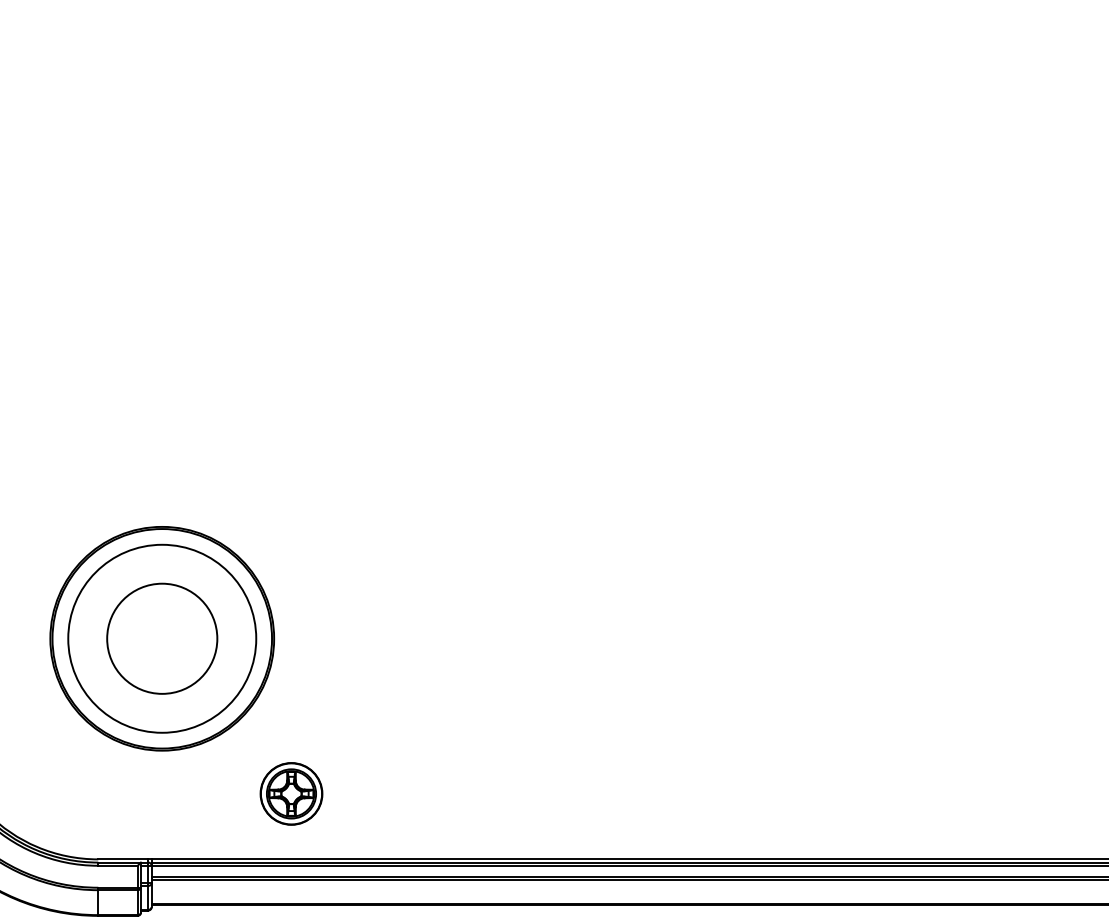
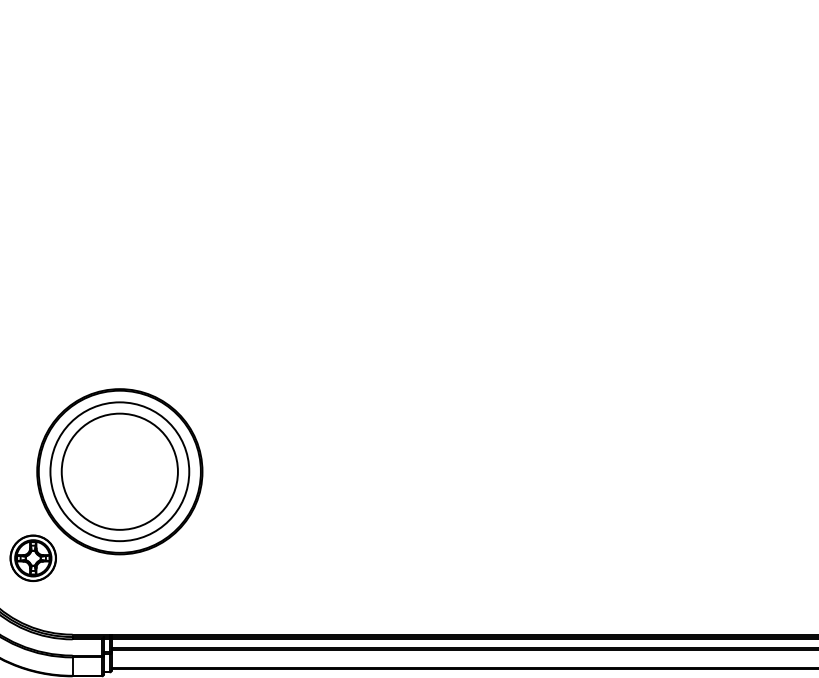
circle: (161, 638) -> (119, 471), size x1.43
part: (290, 792) -> (32, 557), moved

